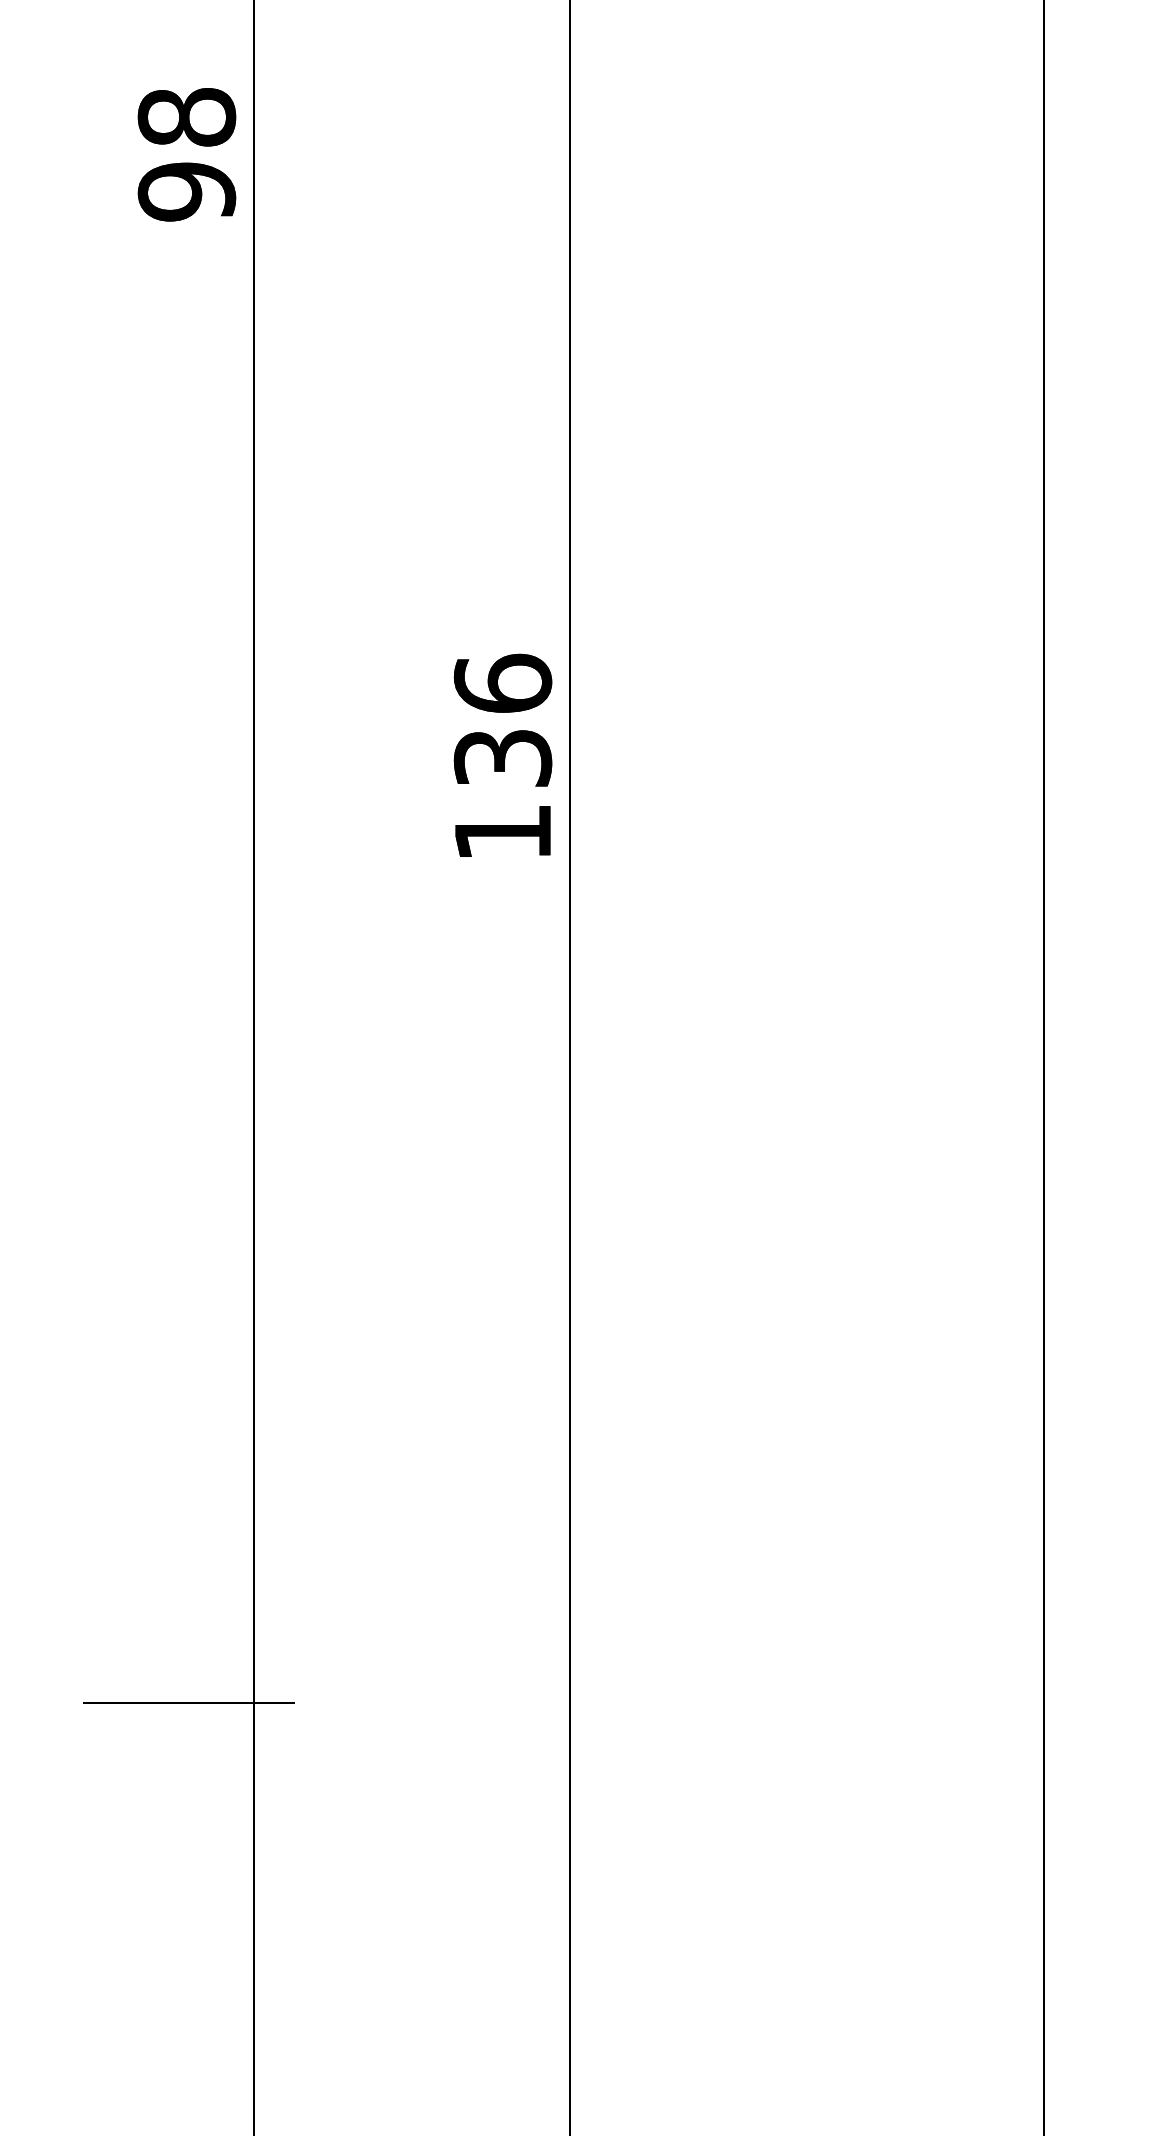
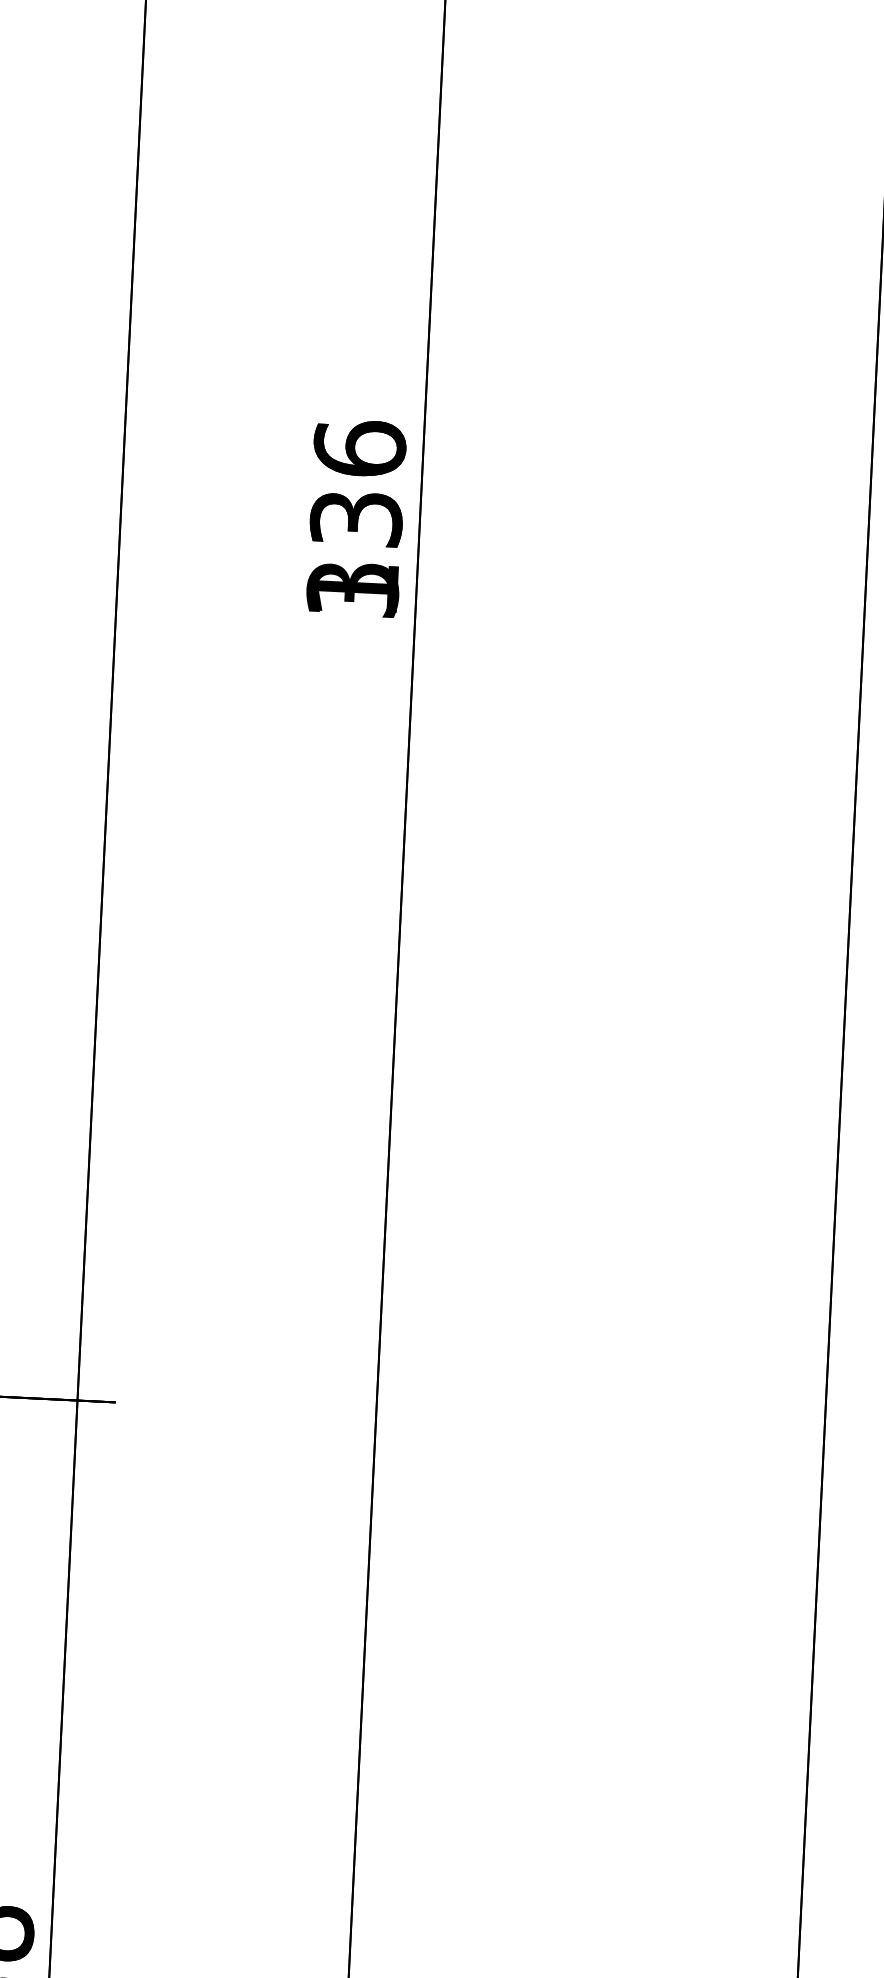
text: (503, 832) -> (353, 589), 136 -> 336

